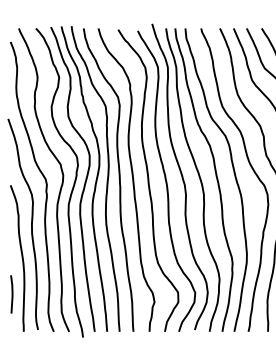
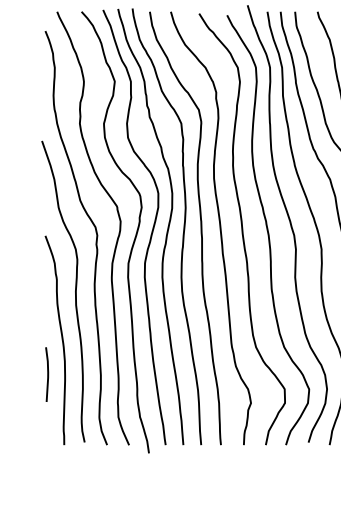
line: (11, 294) -> (46, 374), moved

